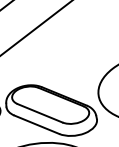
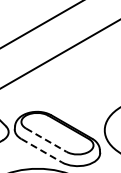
line: (40, 113) -> (46, 140), solid -> dashed
line: (37, 124) -> (42, 150), solid -> dashed

